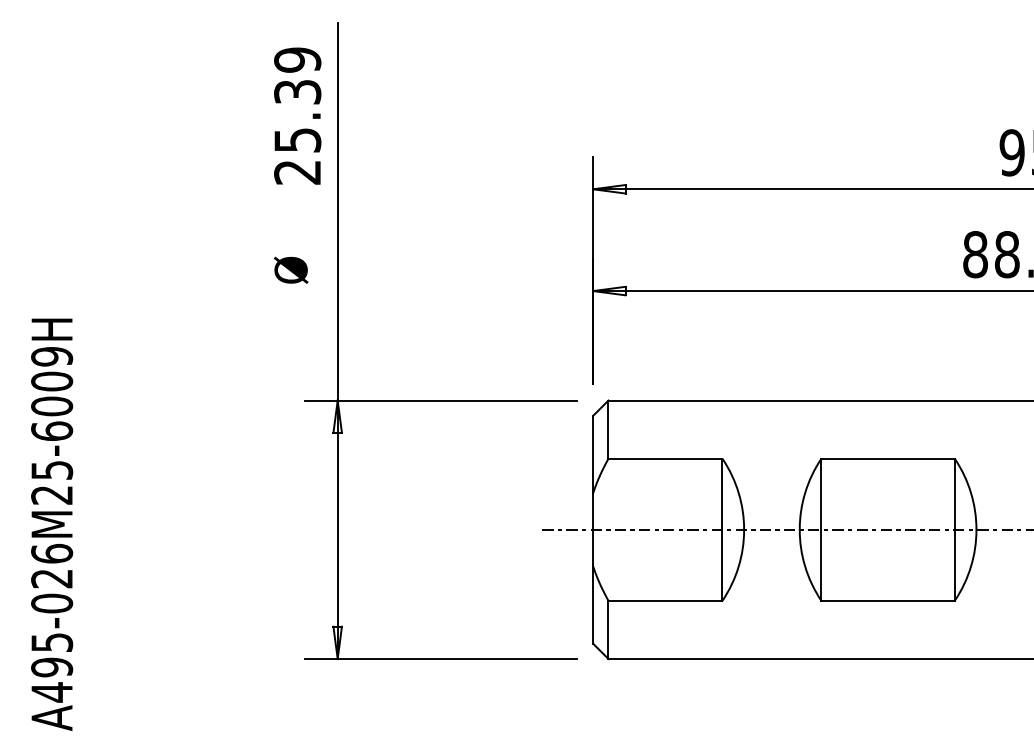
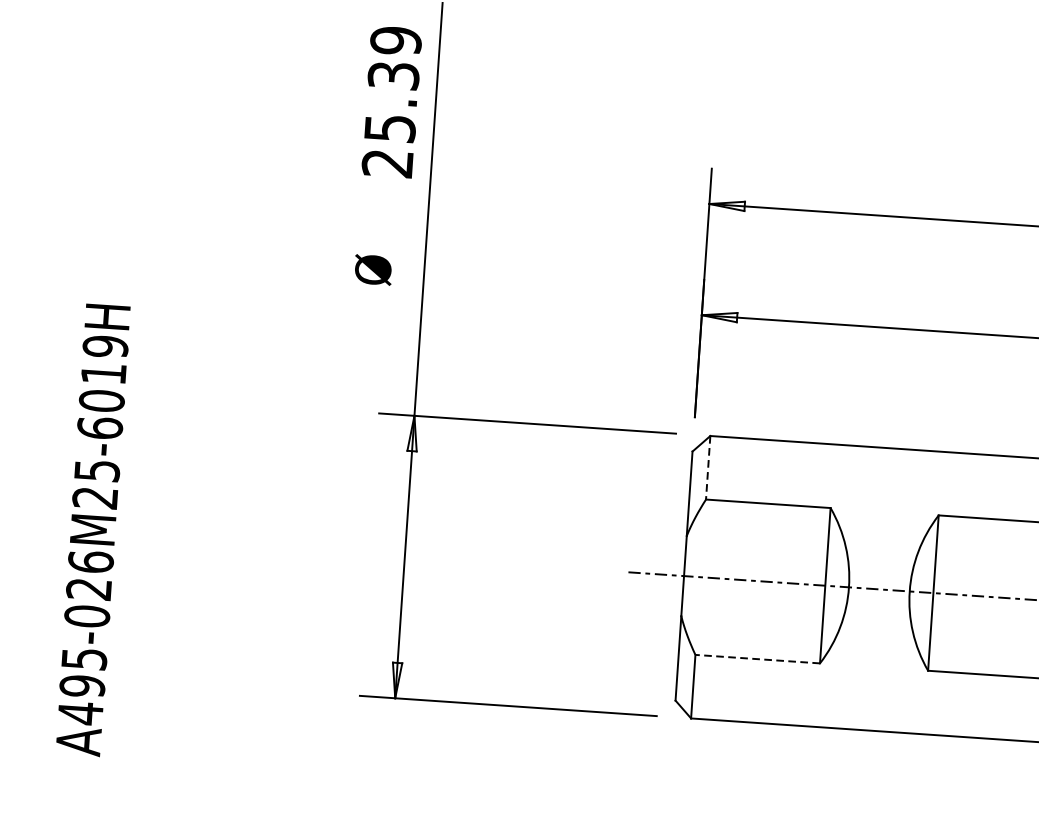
text: (52, 381) -> (104, 373), A495-026M25-6009H -> A495-026M25-6019H
line: (608, 430) -> (708, 468), solid -> dashed
line: (665, 600) -> (757, 658), solid -> dashed

